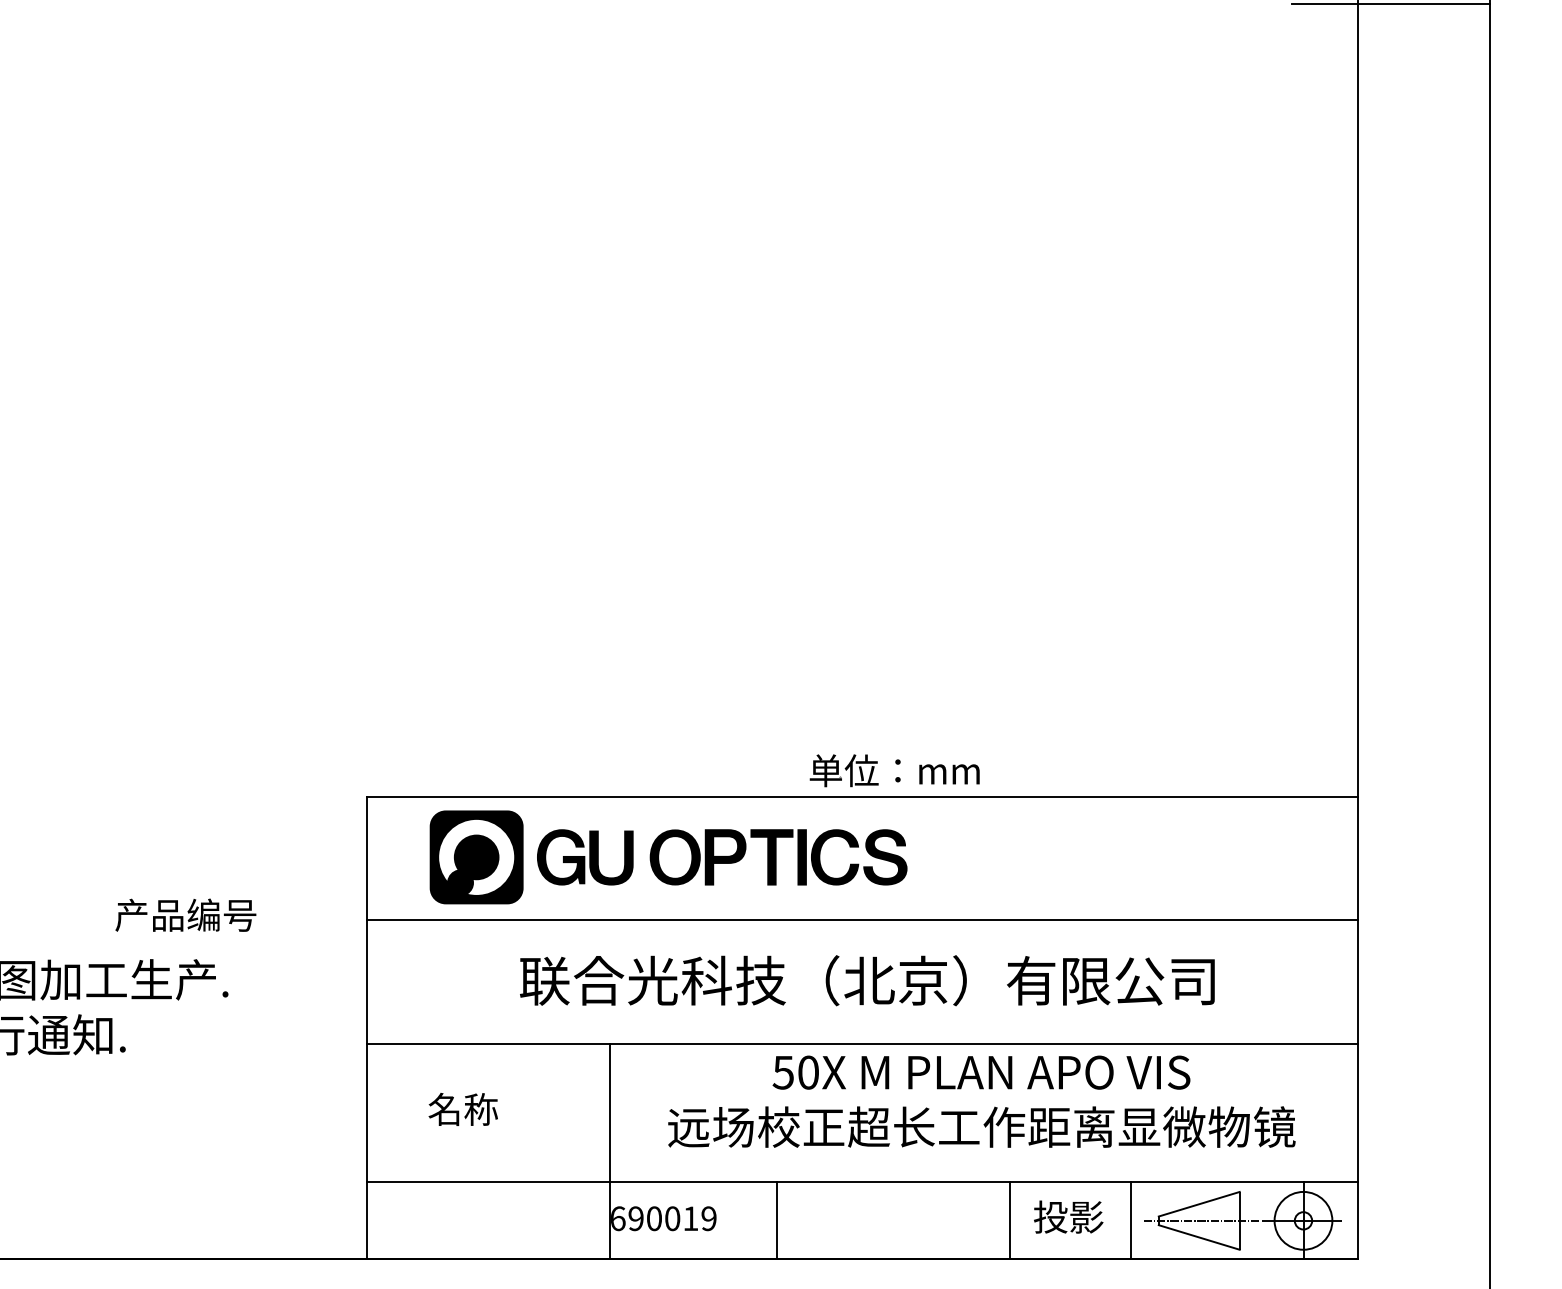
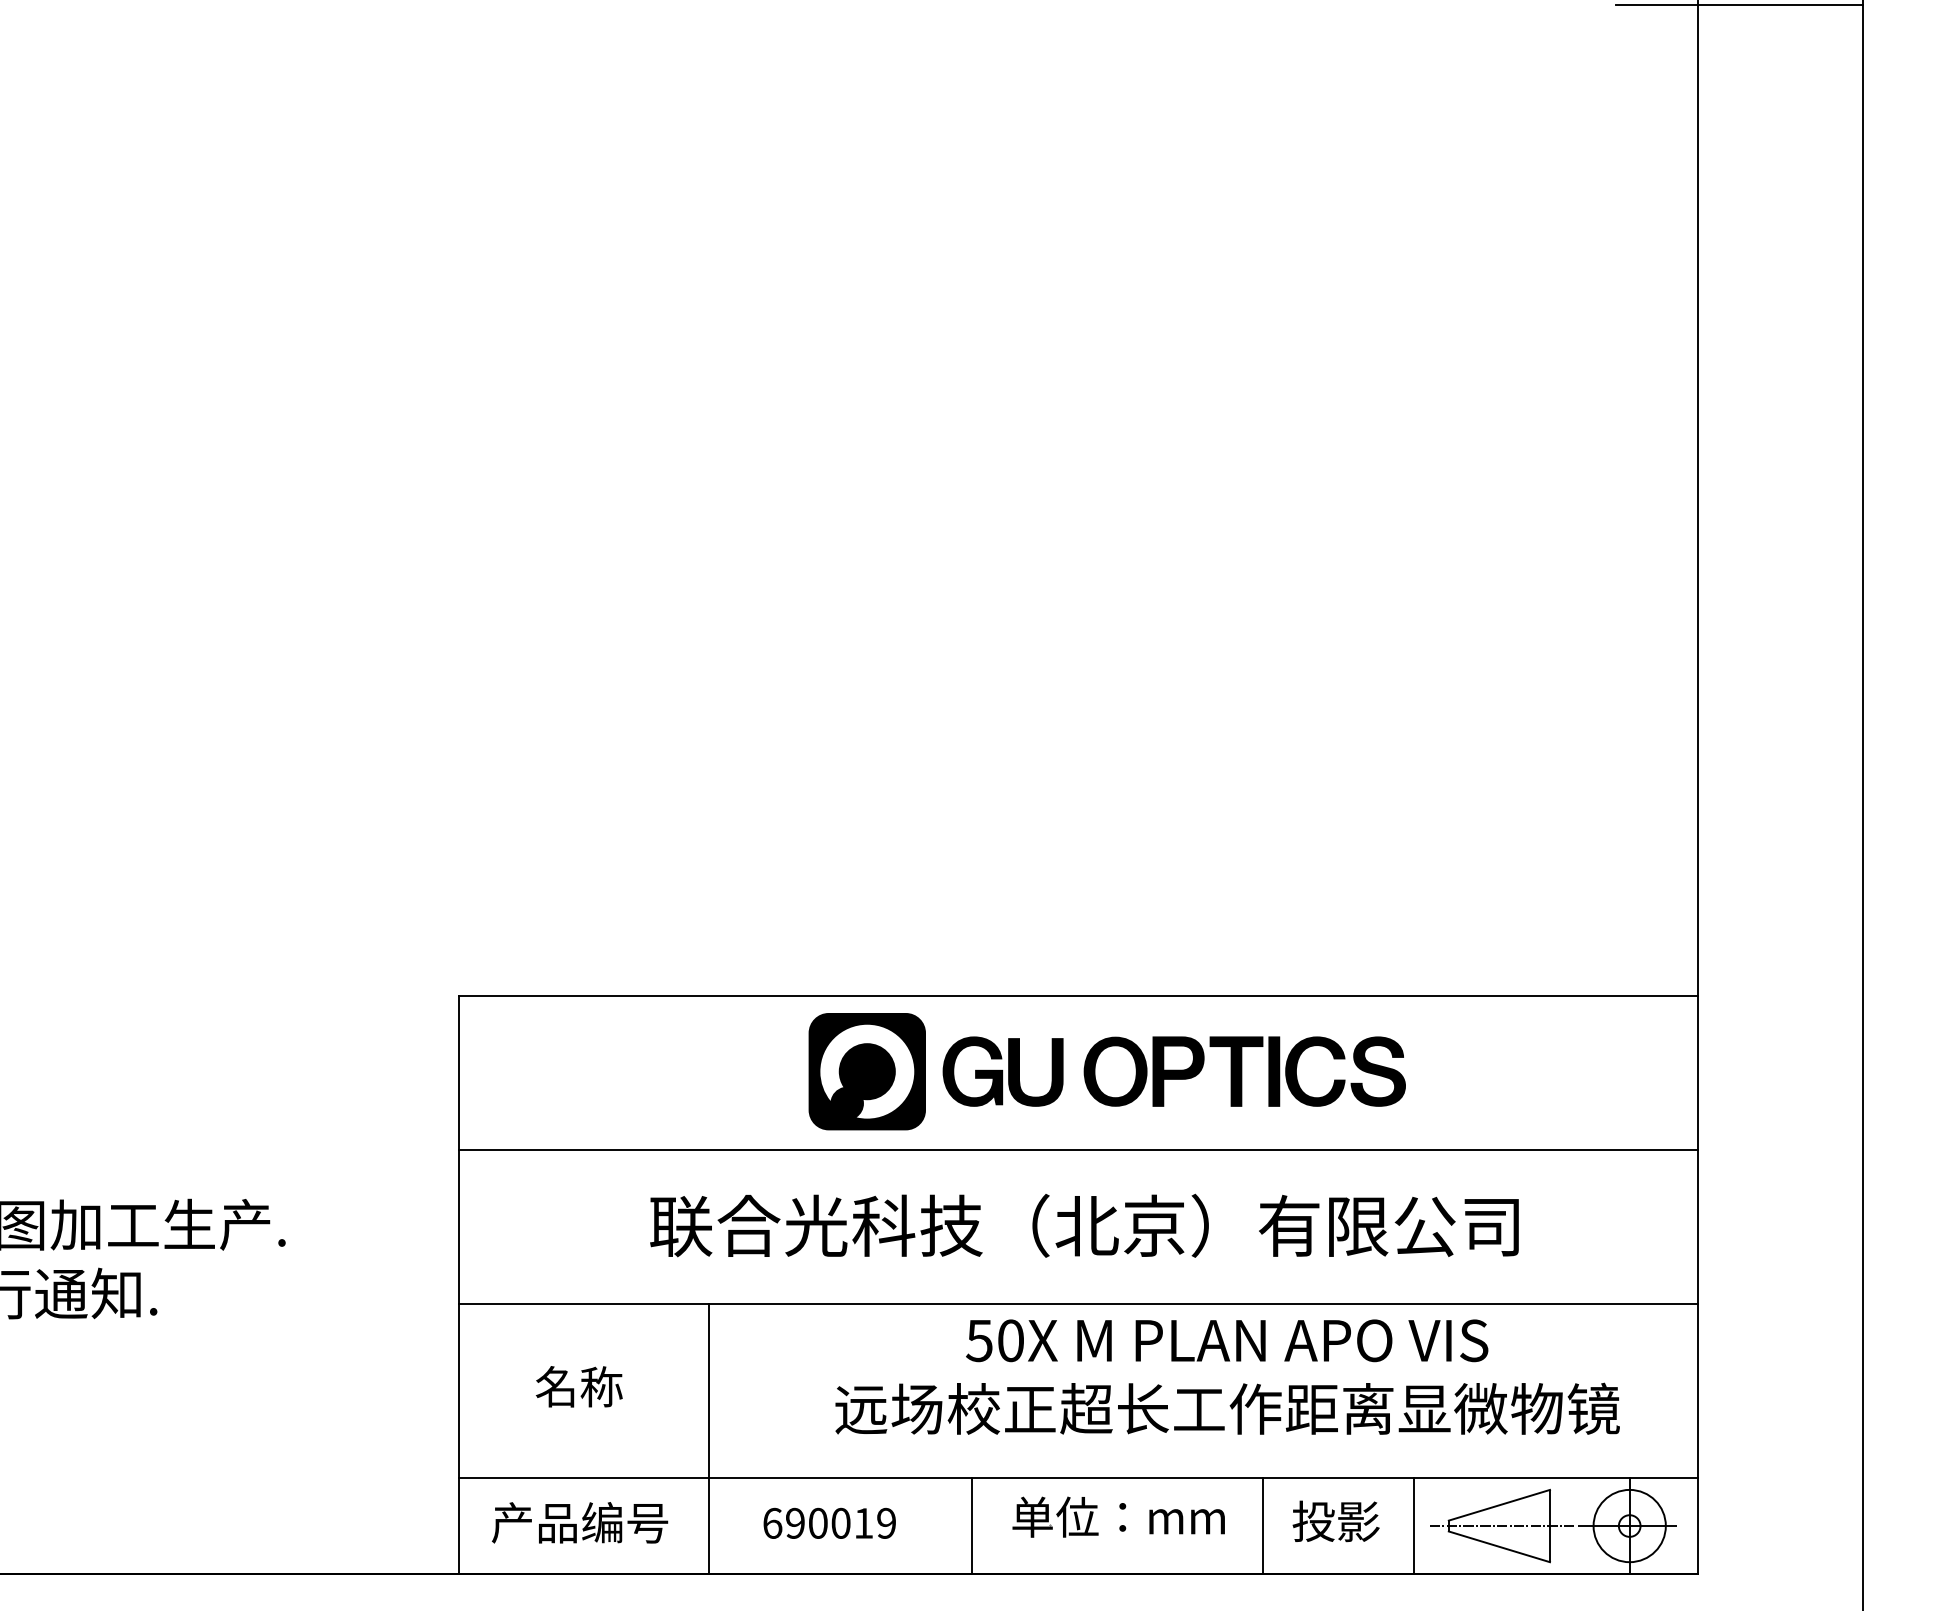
part: (896, 764) -> (1120, 1509), moved
part: (668, 857) -> (1107, 1071), moved
text: (185, 914) -> (579, 1521), moved
line: (609, 1151) -> (708, 1439), moved

